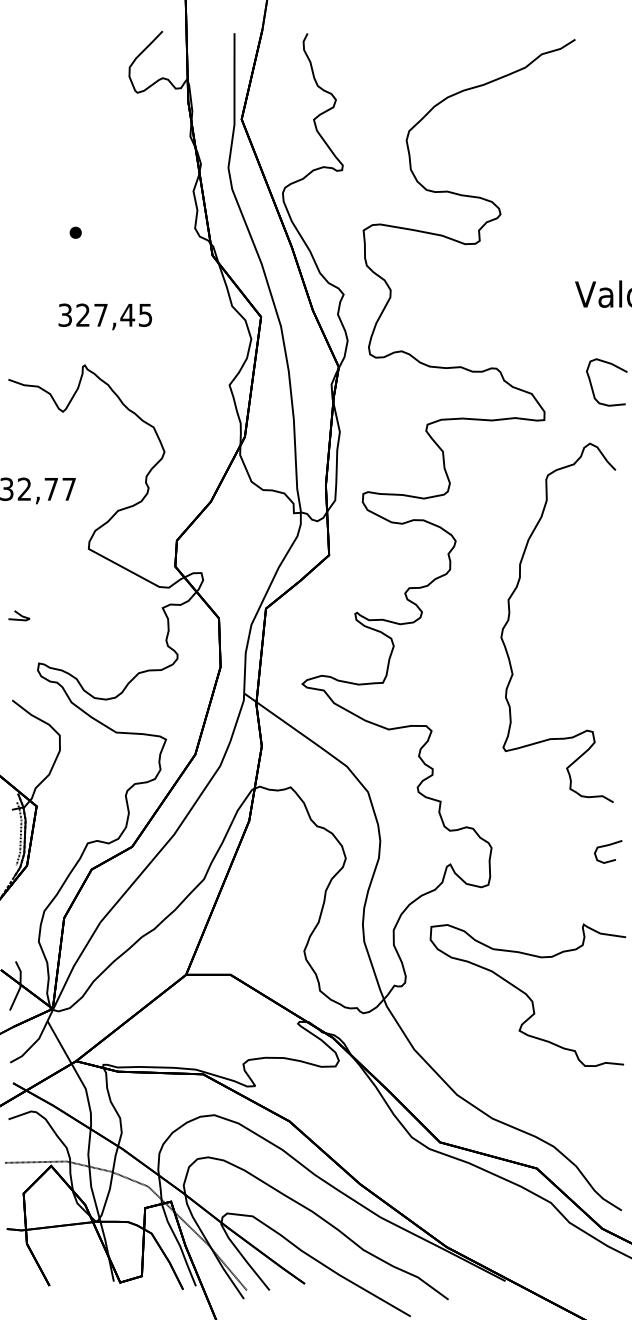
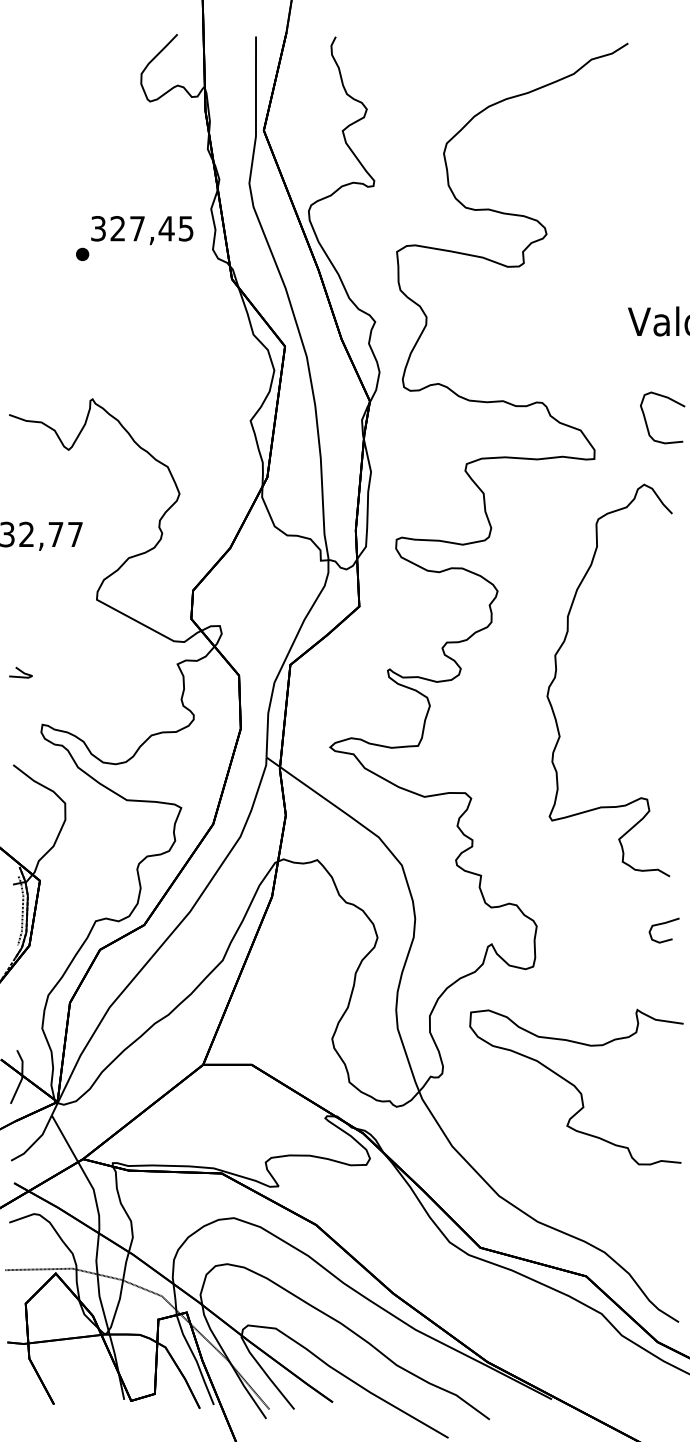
text: (105, 316) -> (142, 230), moved

